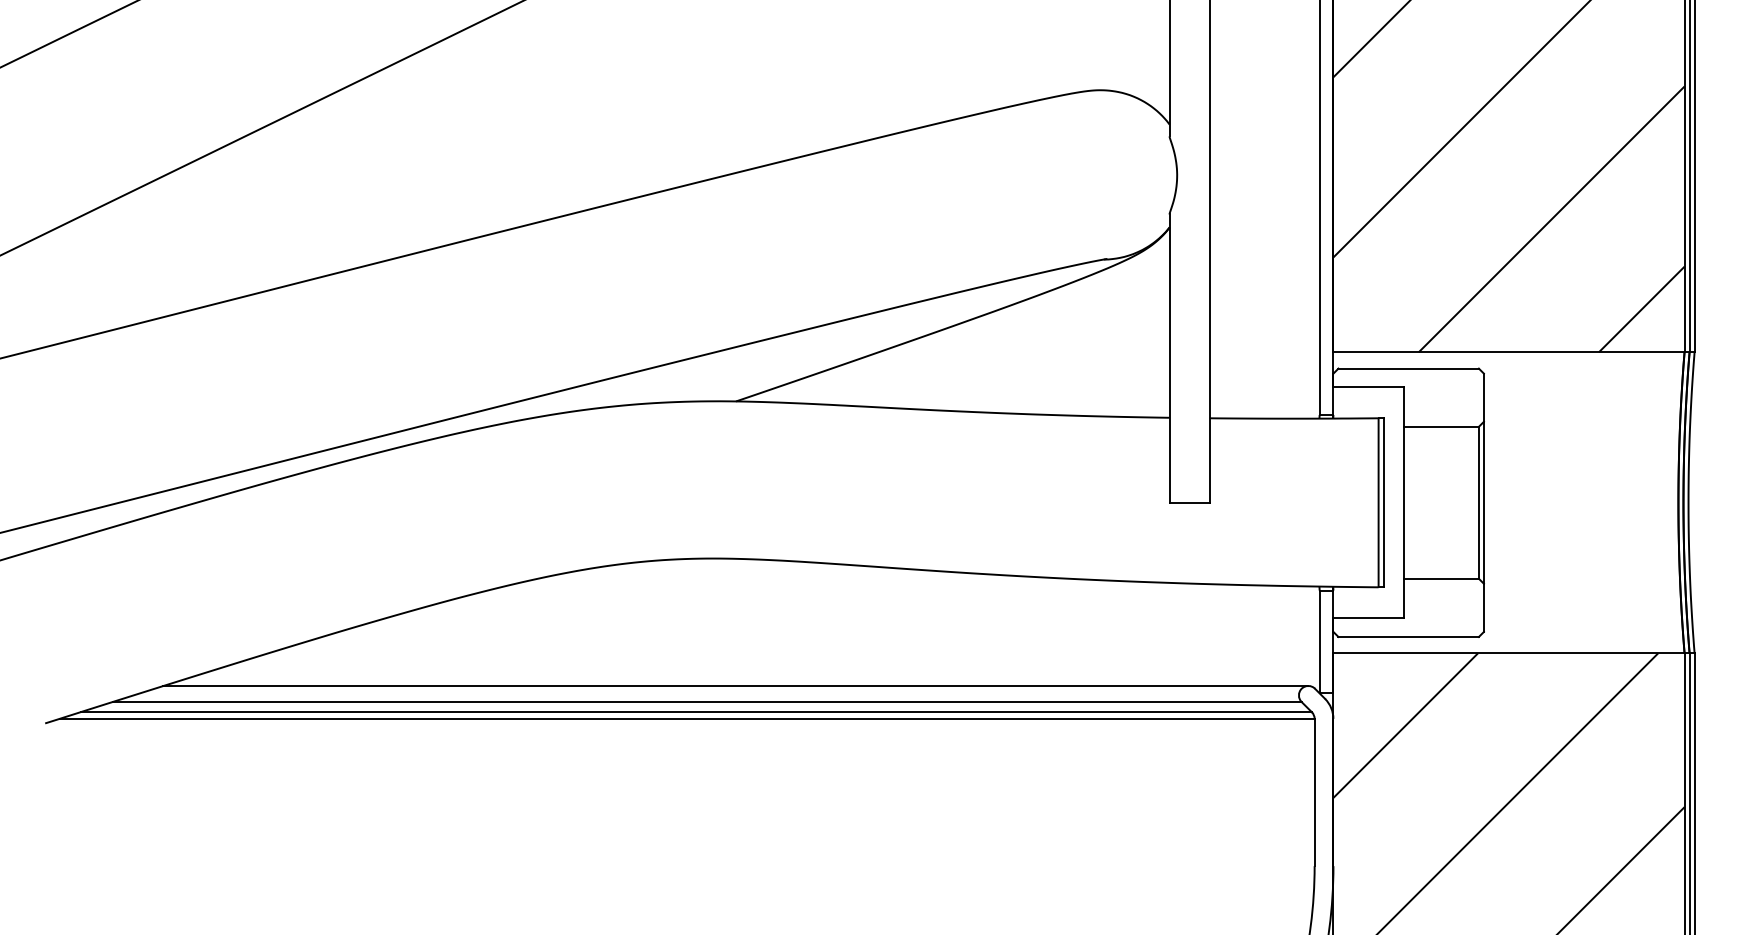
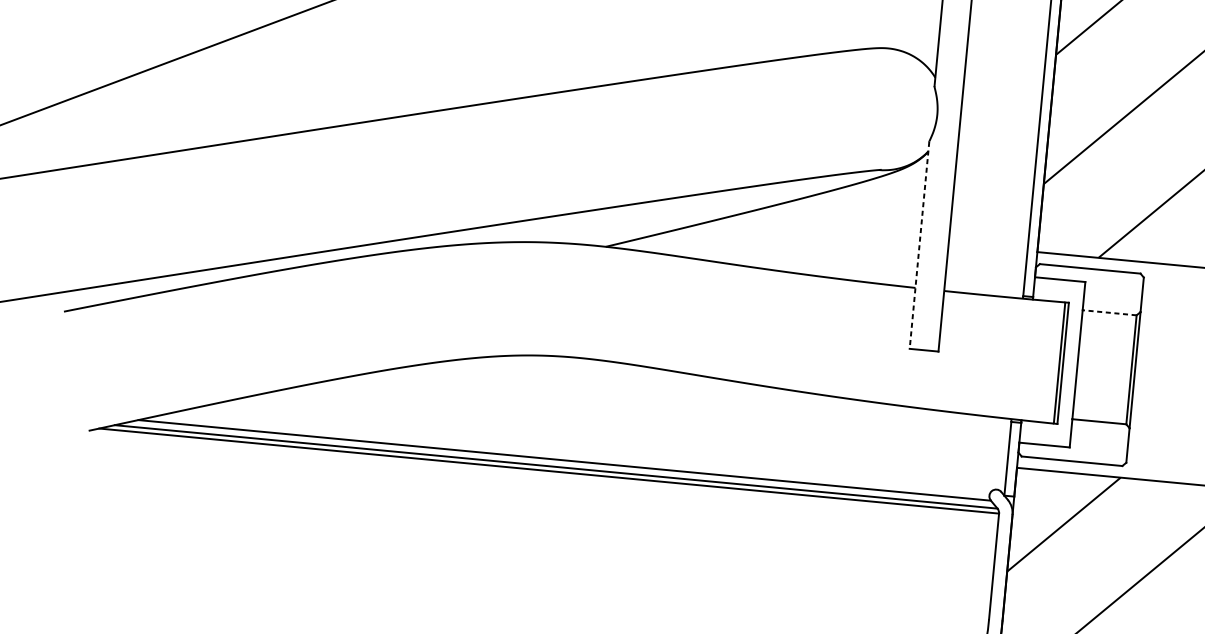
line: (1169, 358) -> (919, 245), solid -> dashed
line: (1441, 426) -> (1109, 312), solid -> dashed
line: (735, 686) -> (586, 451), removed

